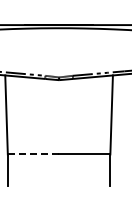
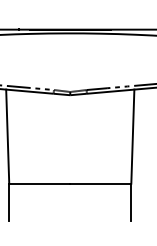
line: (33, 154) -> (39, 183), dashed -> solid

